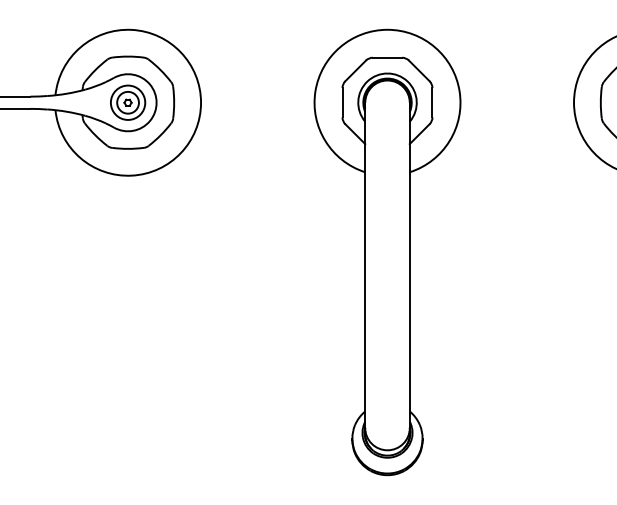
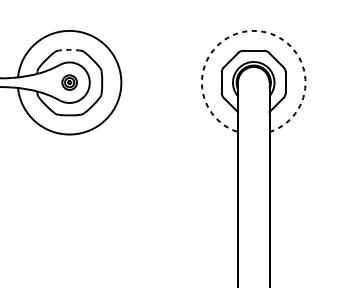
arc: (387, 29) -> (253, 30), solid -> dashed
arc: (128, 56) -> (69, 49), solid -> dashed
part: (128, 102) -> (69, 82), size x0.6

